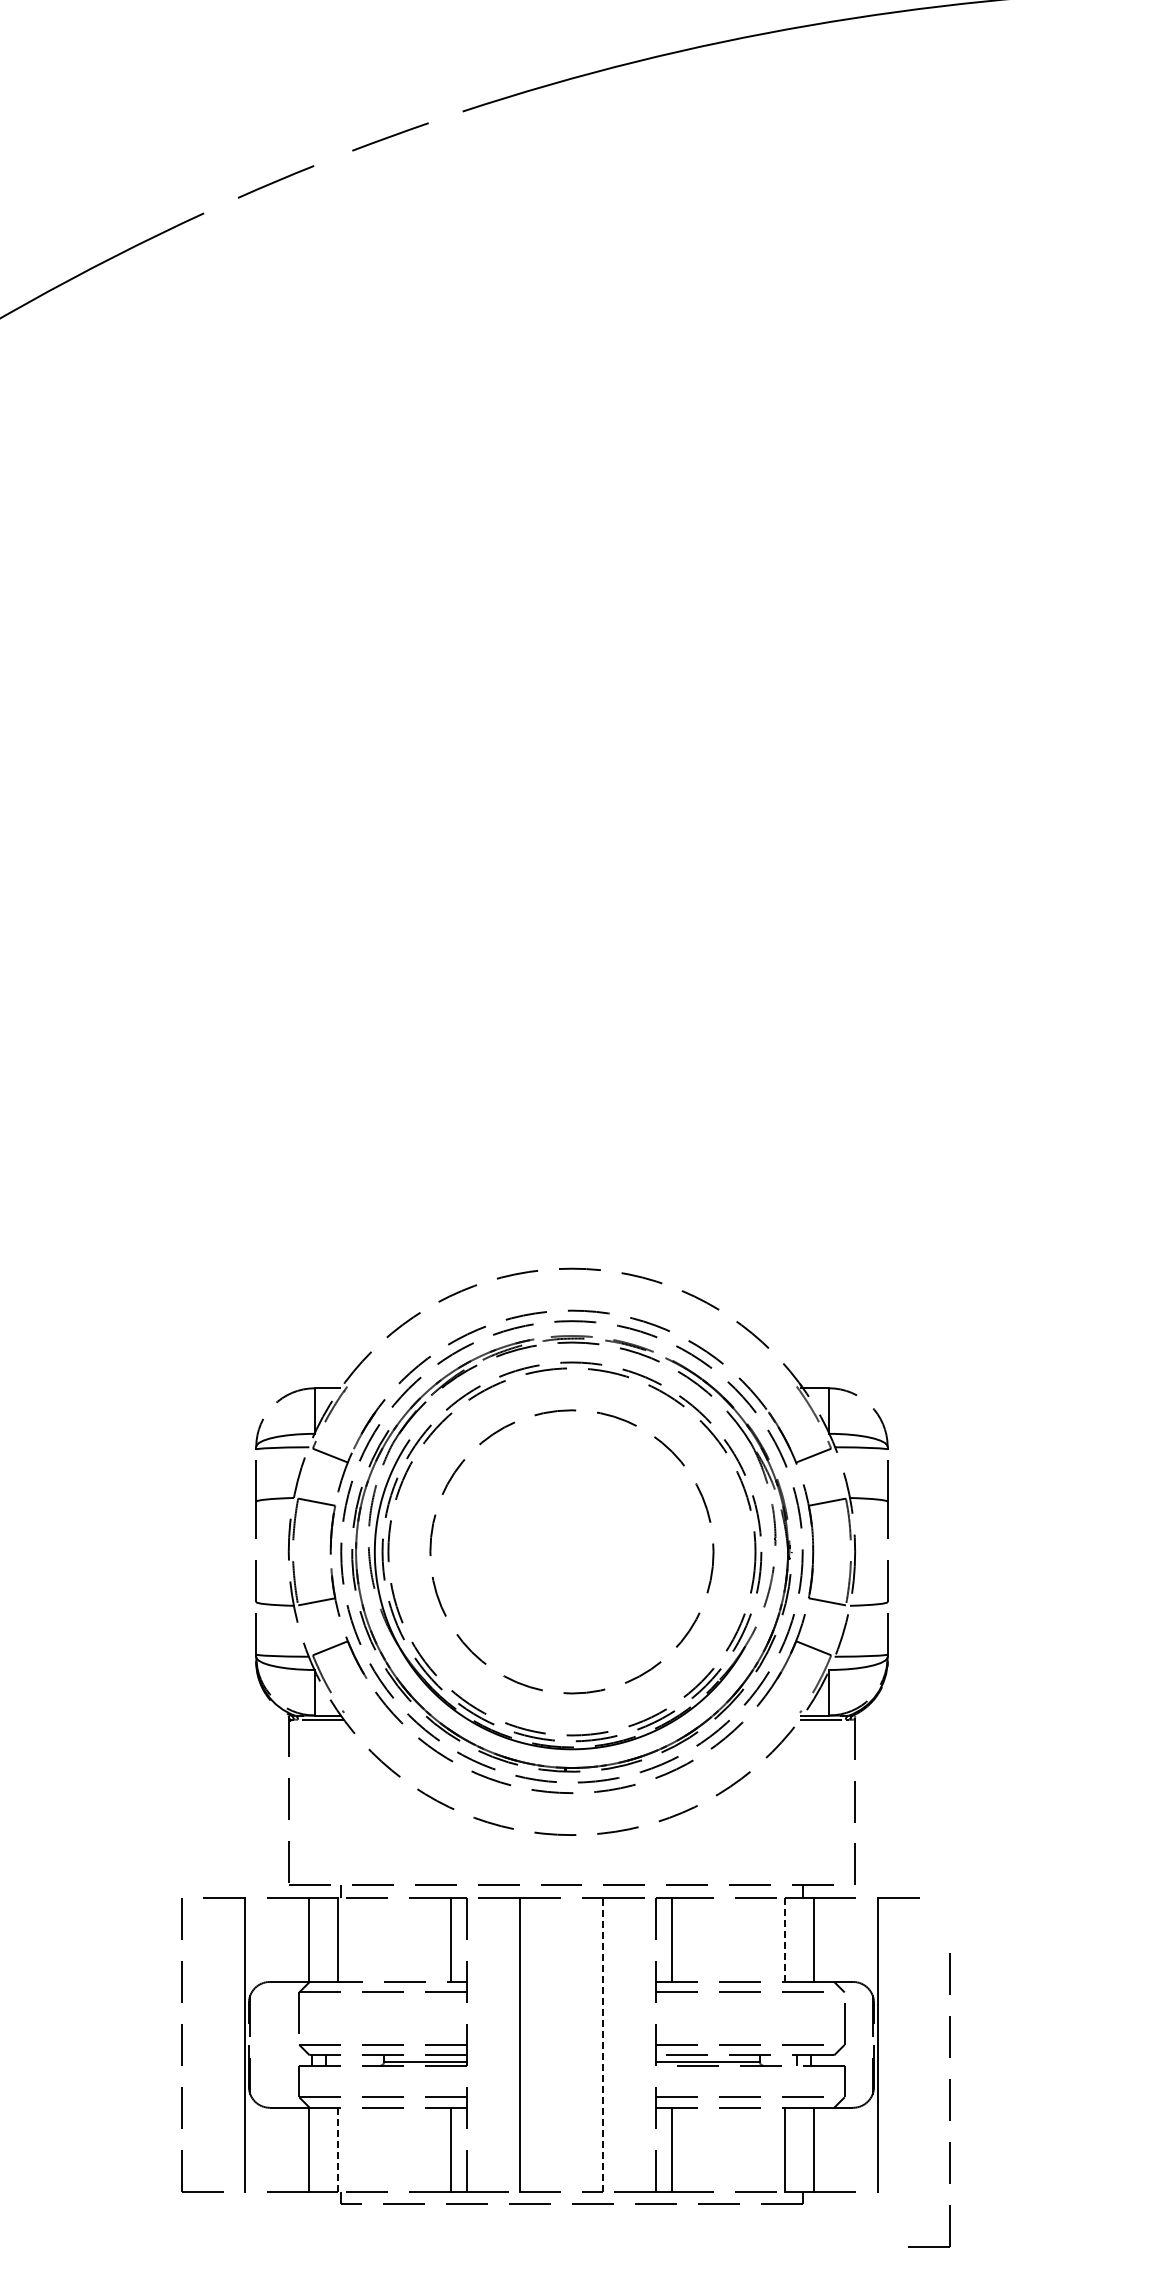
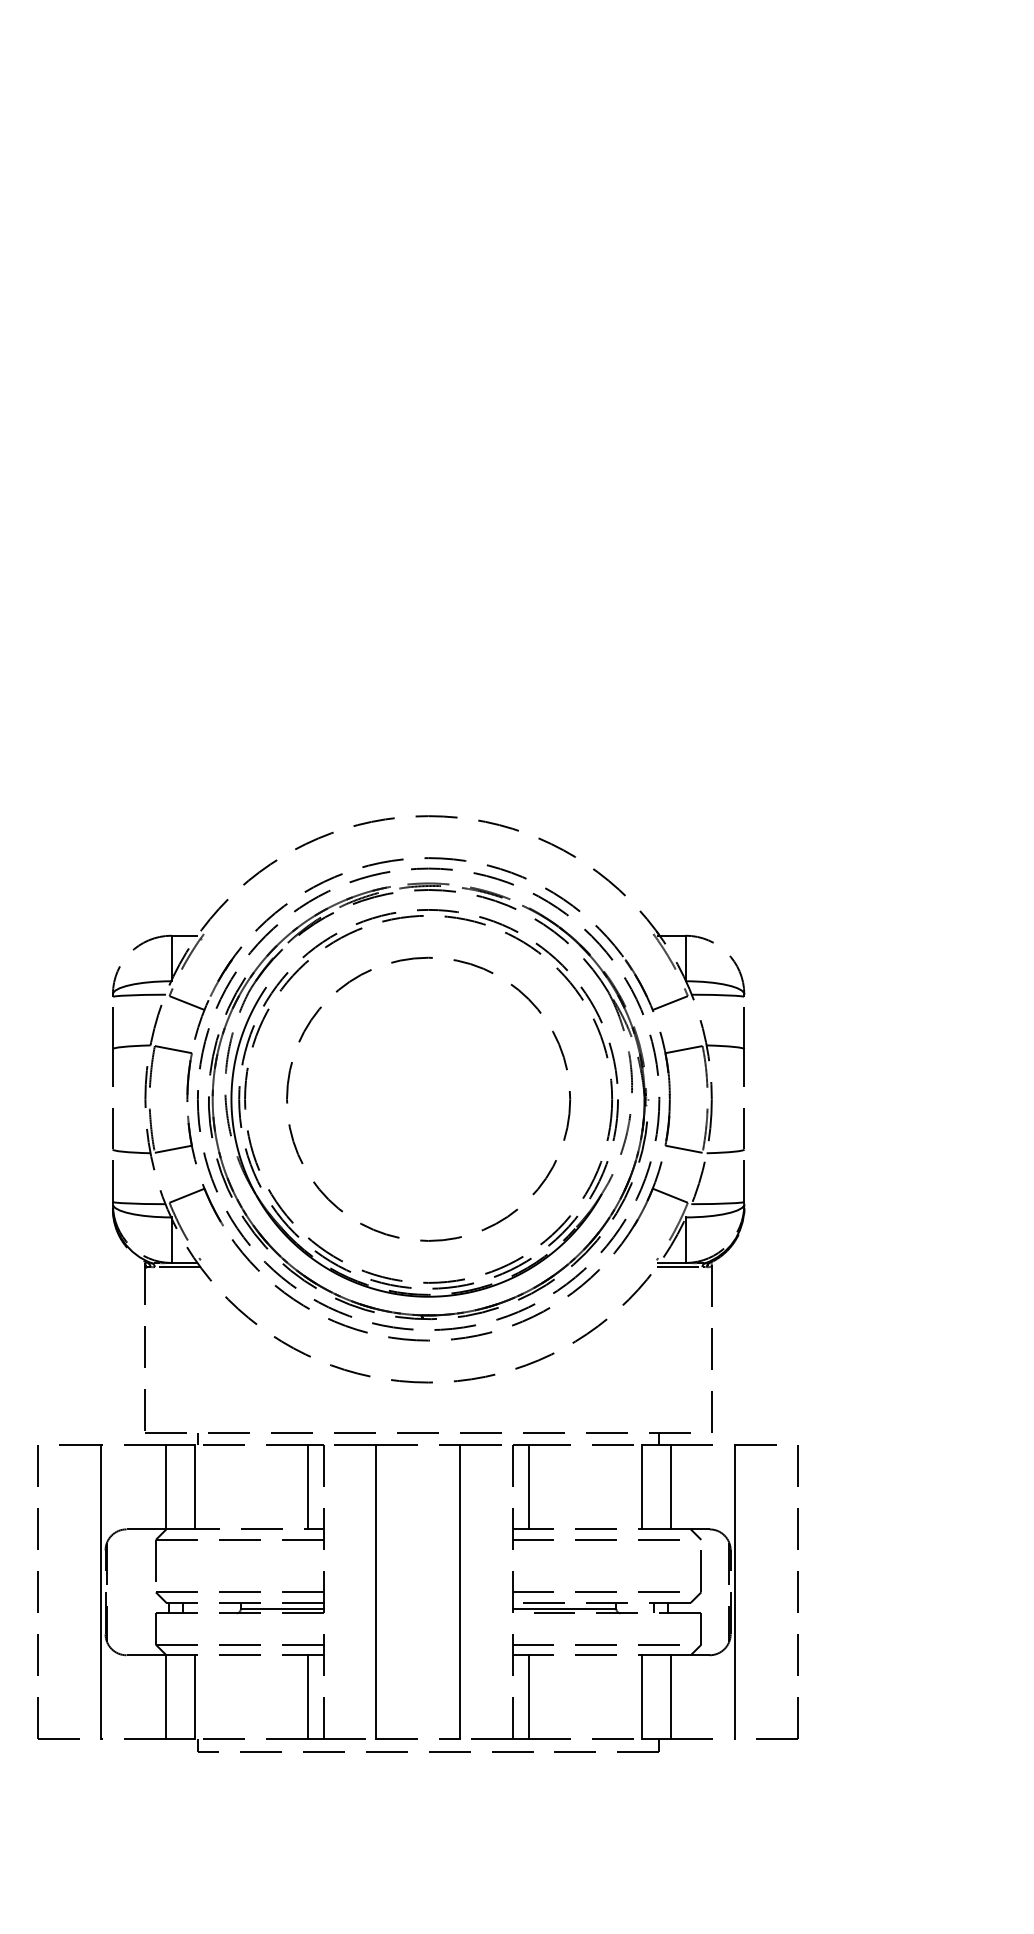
line: (784, 1939) -> (641, 1486), dashed -> solid
line: (603, 2044) -> (460, 1591), dashed -> solid
part: (949, 2100) -> (797, 1592), moved
line: (338, 2149) -> (195, 1696), dashed -> solid

